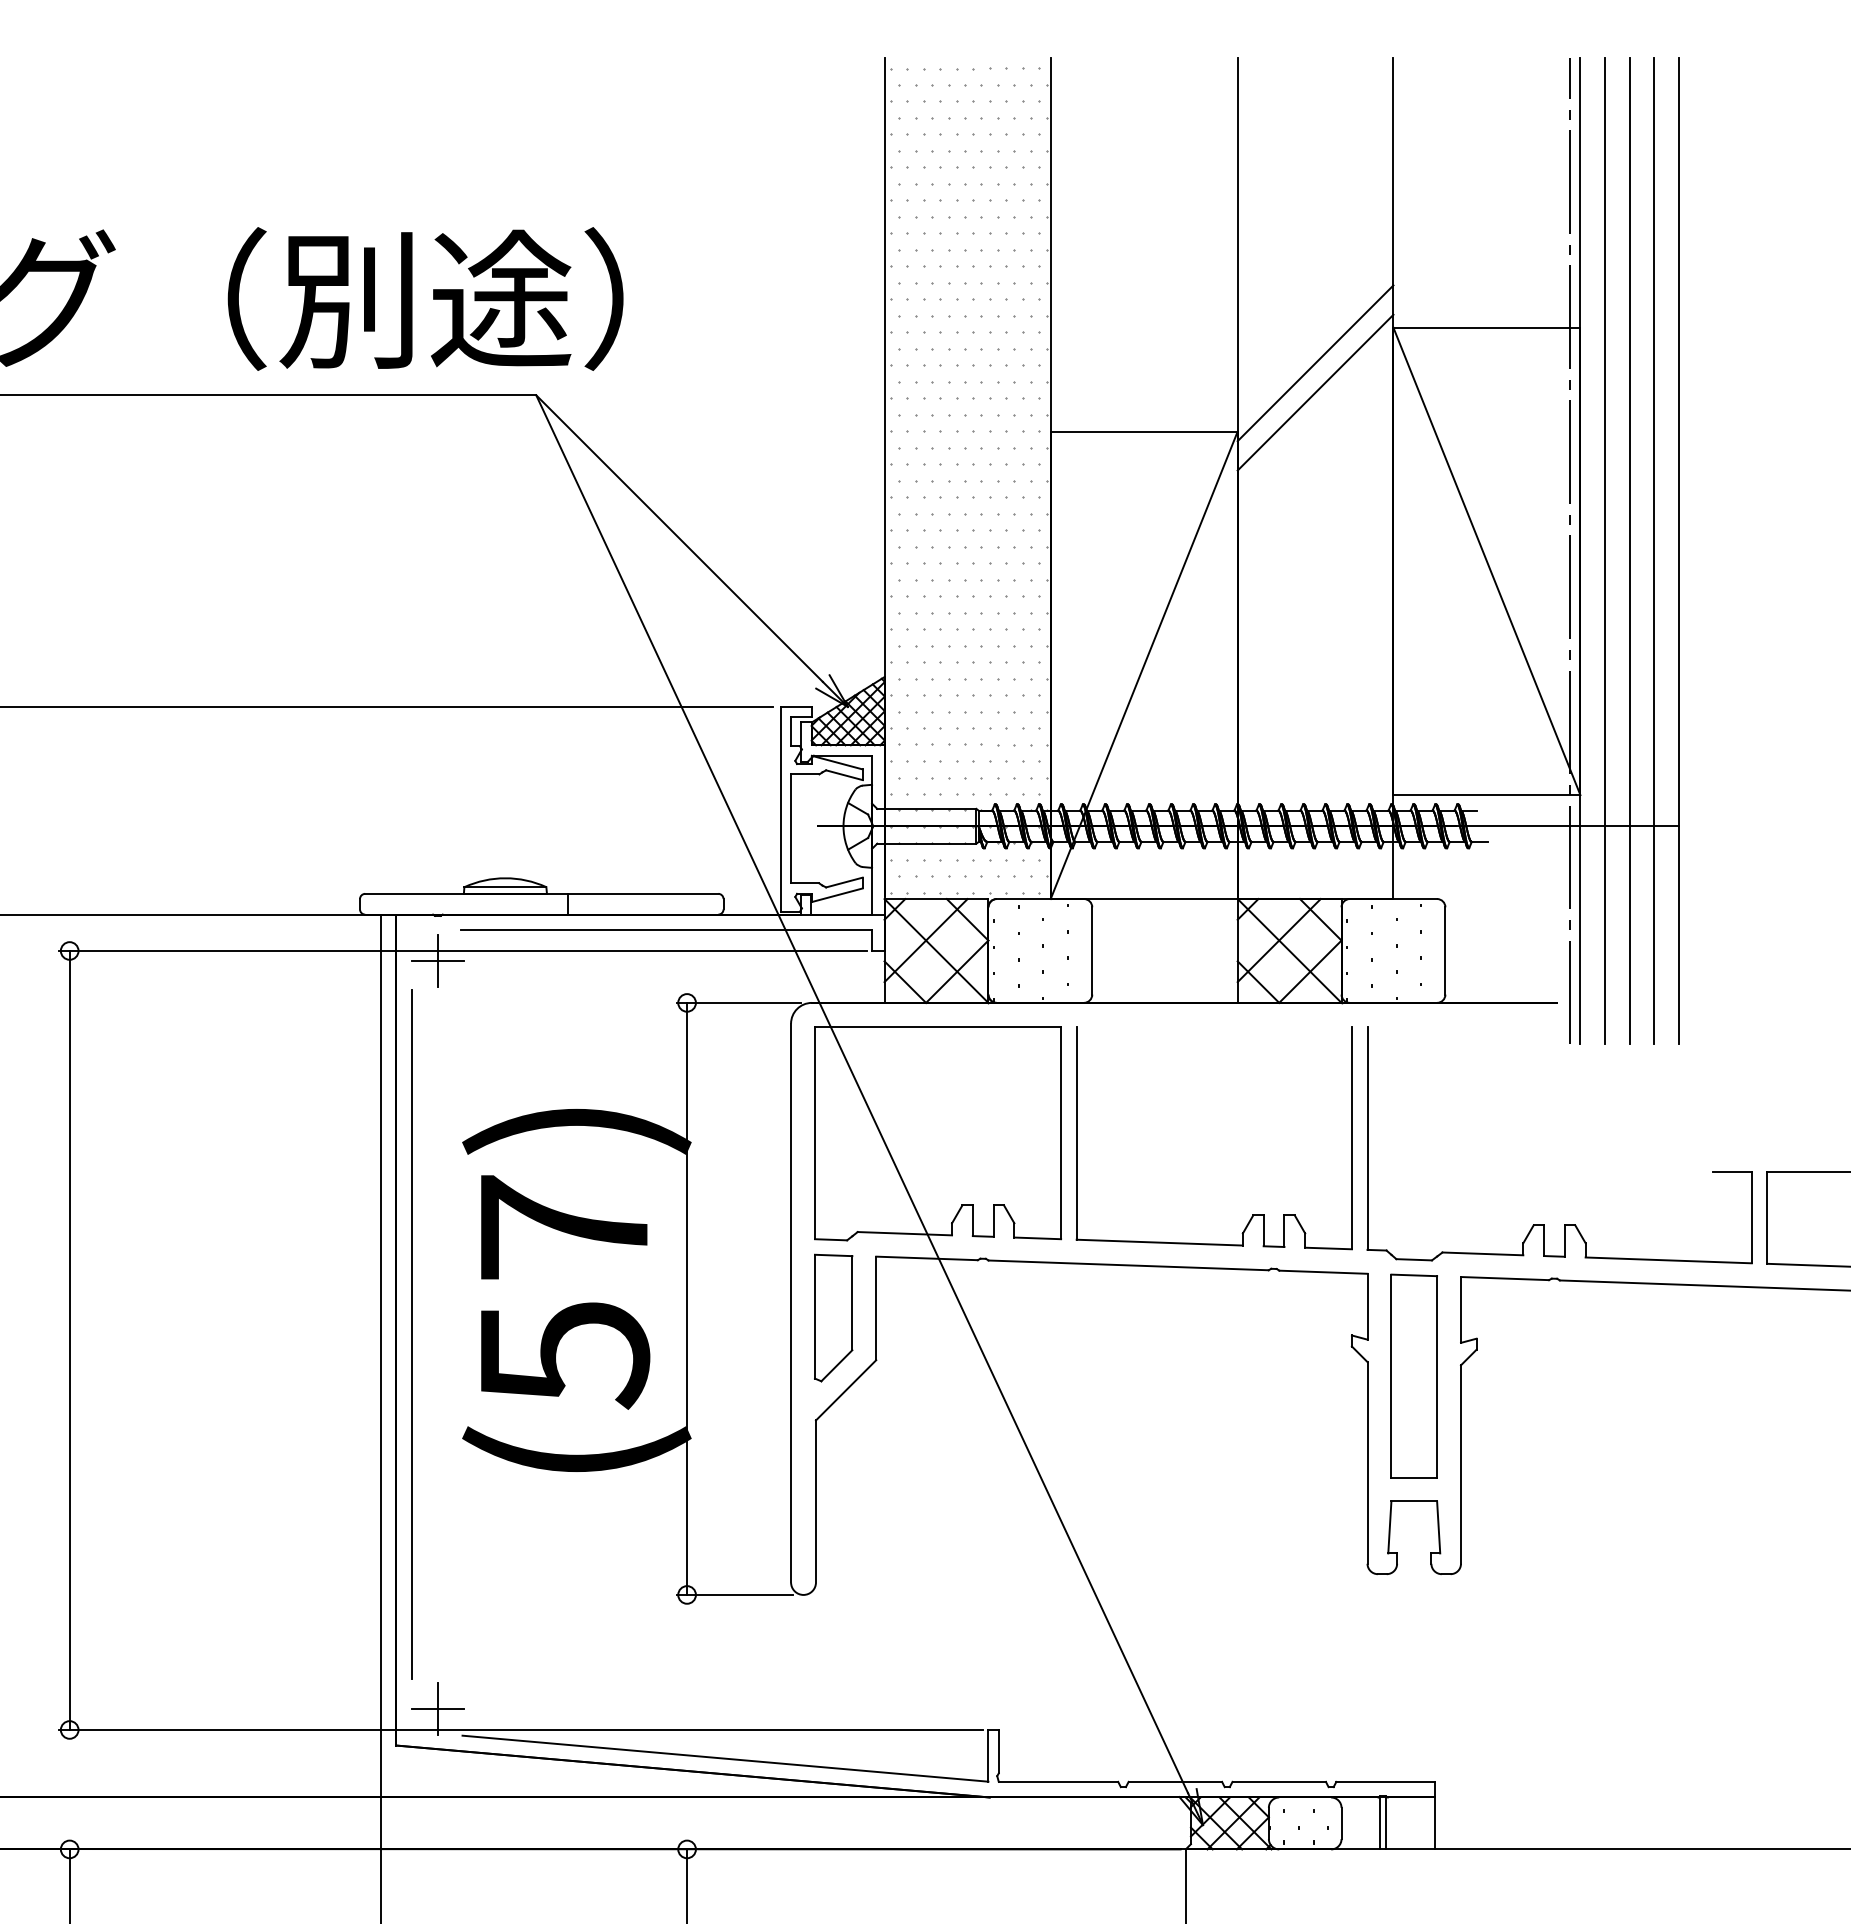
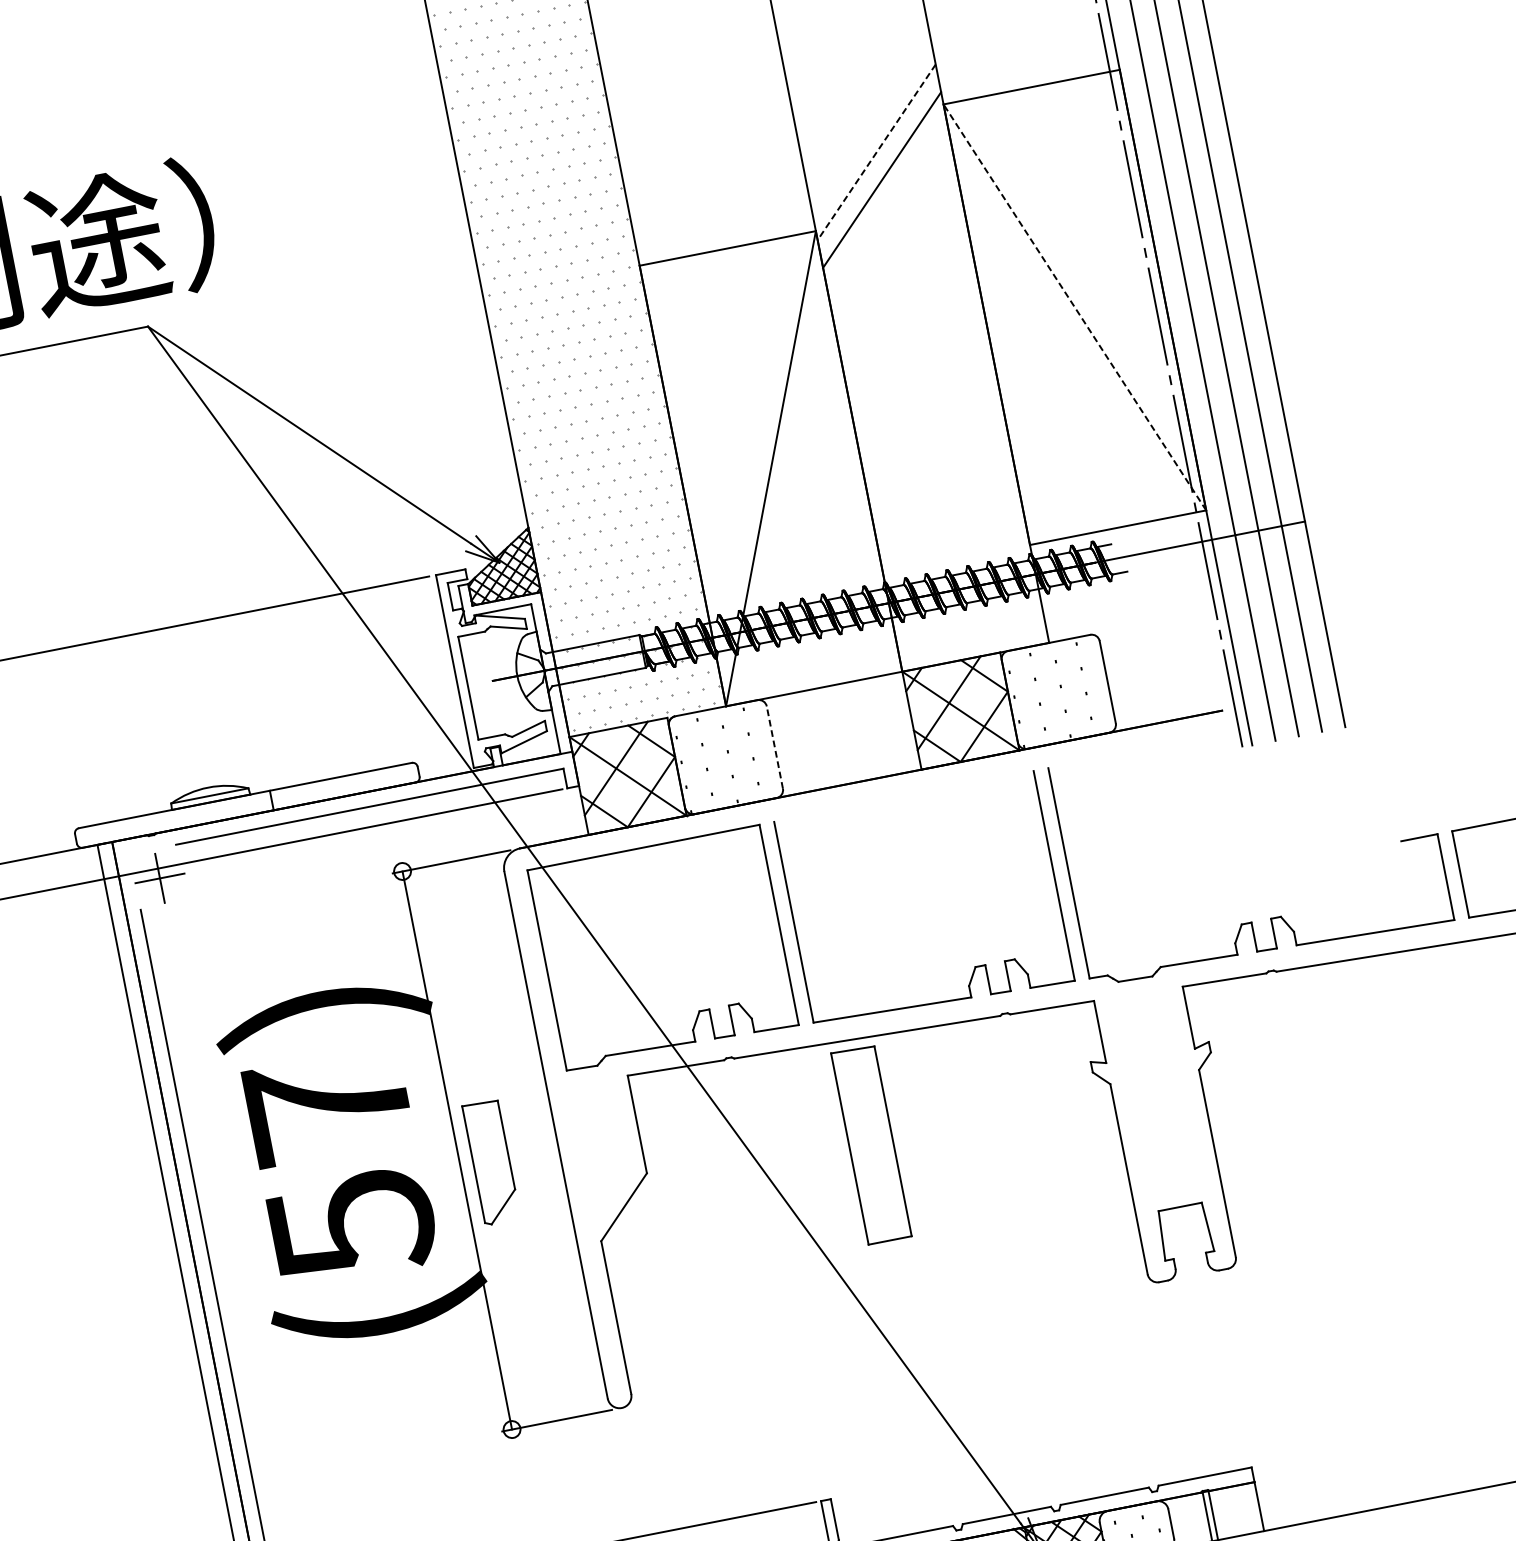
line: (1315, 363) -> (876, 152), solid -> dashed
line: (1486, 561) -> (1074, 307), solid -> dashed
line: (1092, 950) -> (775, 747), solid -> dashed
part: (833, 1317) -> (491, 1162), moved
part: (1413, 1375) -> (870, 1144), moved

